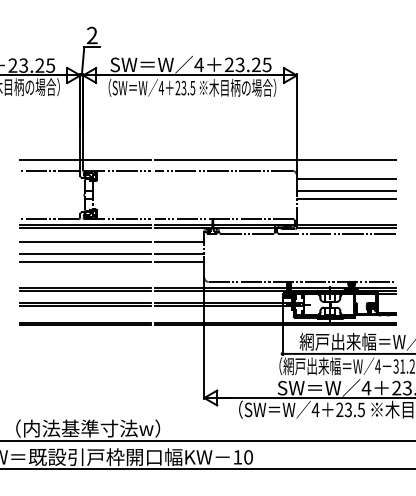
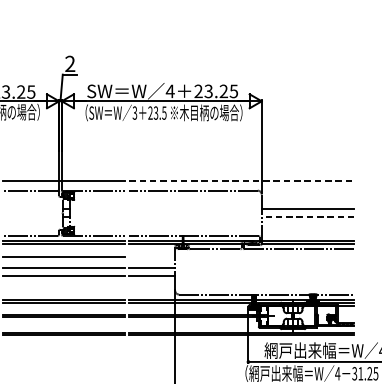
text: (160, 87) -> (134, 112), 4 -> 3
line: (276, 160) -> (242, 180), solid -> dashed
line: (345, 179) -> (307, 198), removed
line: (345, 199) -> (307, 217), solid -> dashed
line: (179, 242) -> (151, 257), removed

